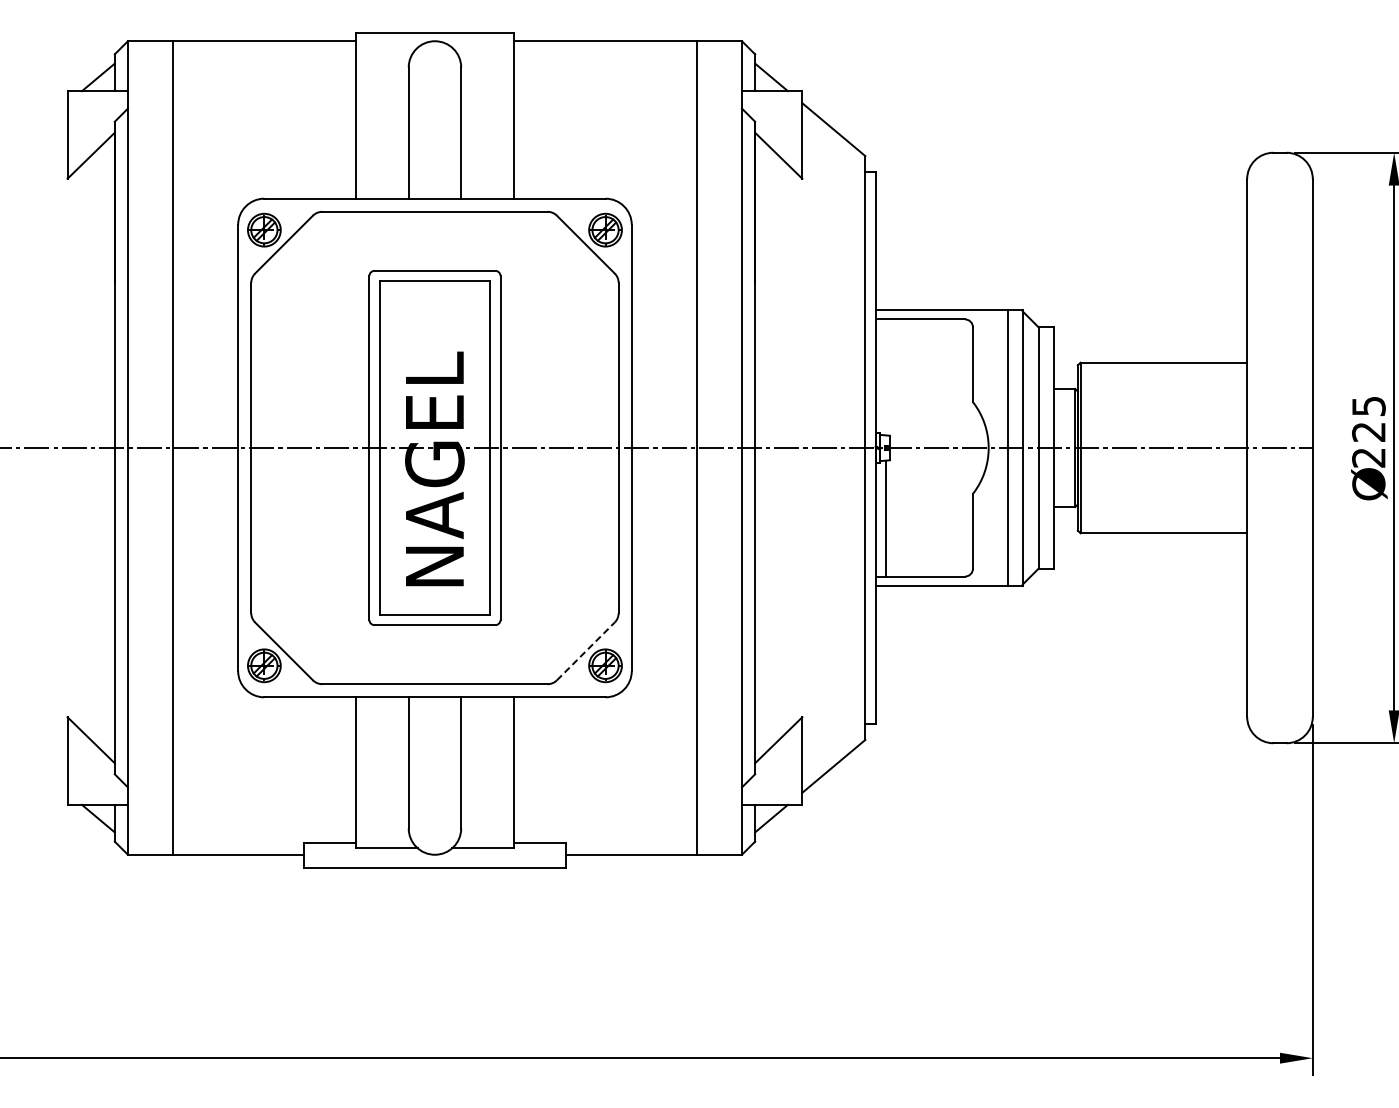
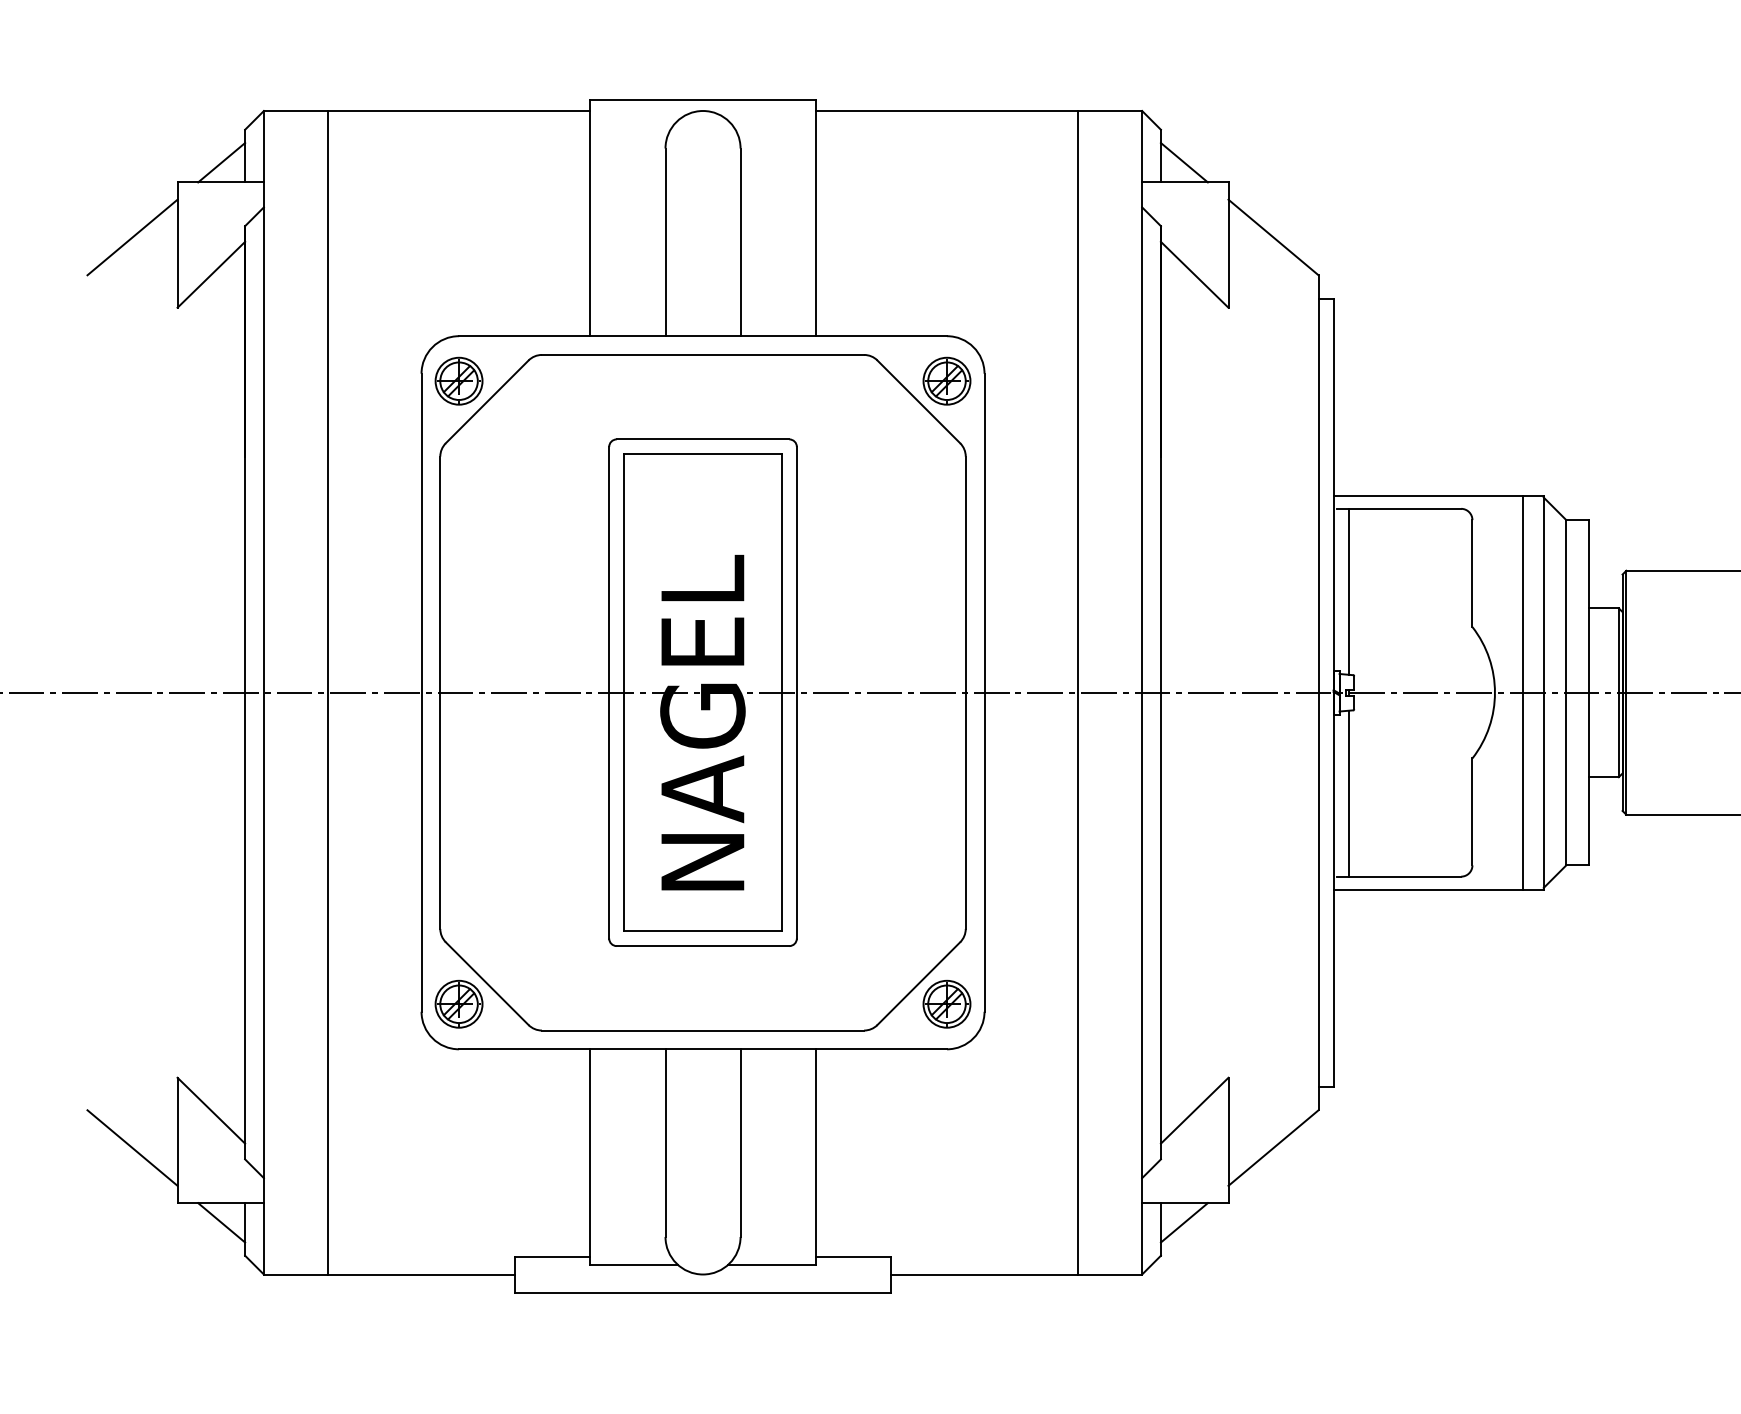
line: (35, 129) -> (131, 237), added
line: (886, 377) -> (1348, 591), added
line: (585, 651) -> (918, 983), dashed -> solid
line: (35, 765) -> (131, 1146), added

